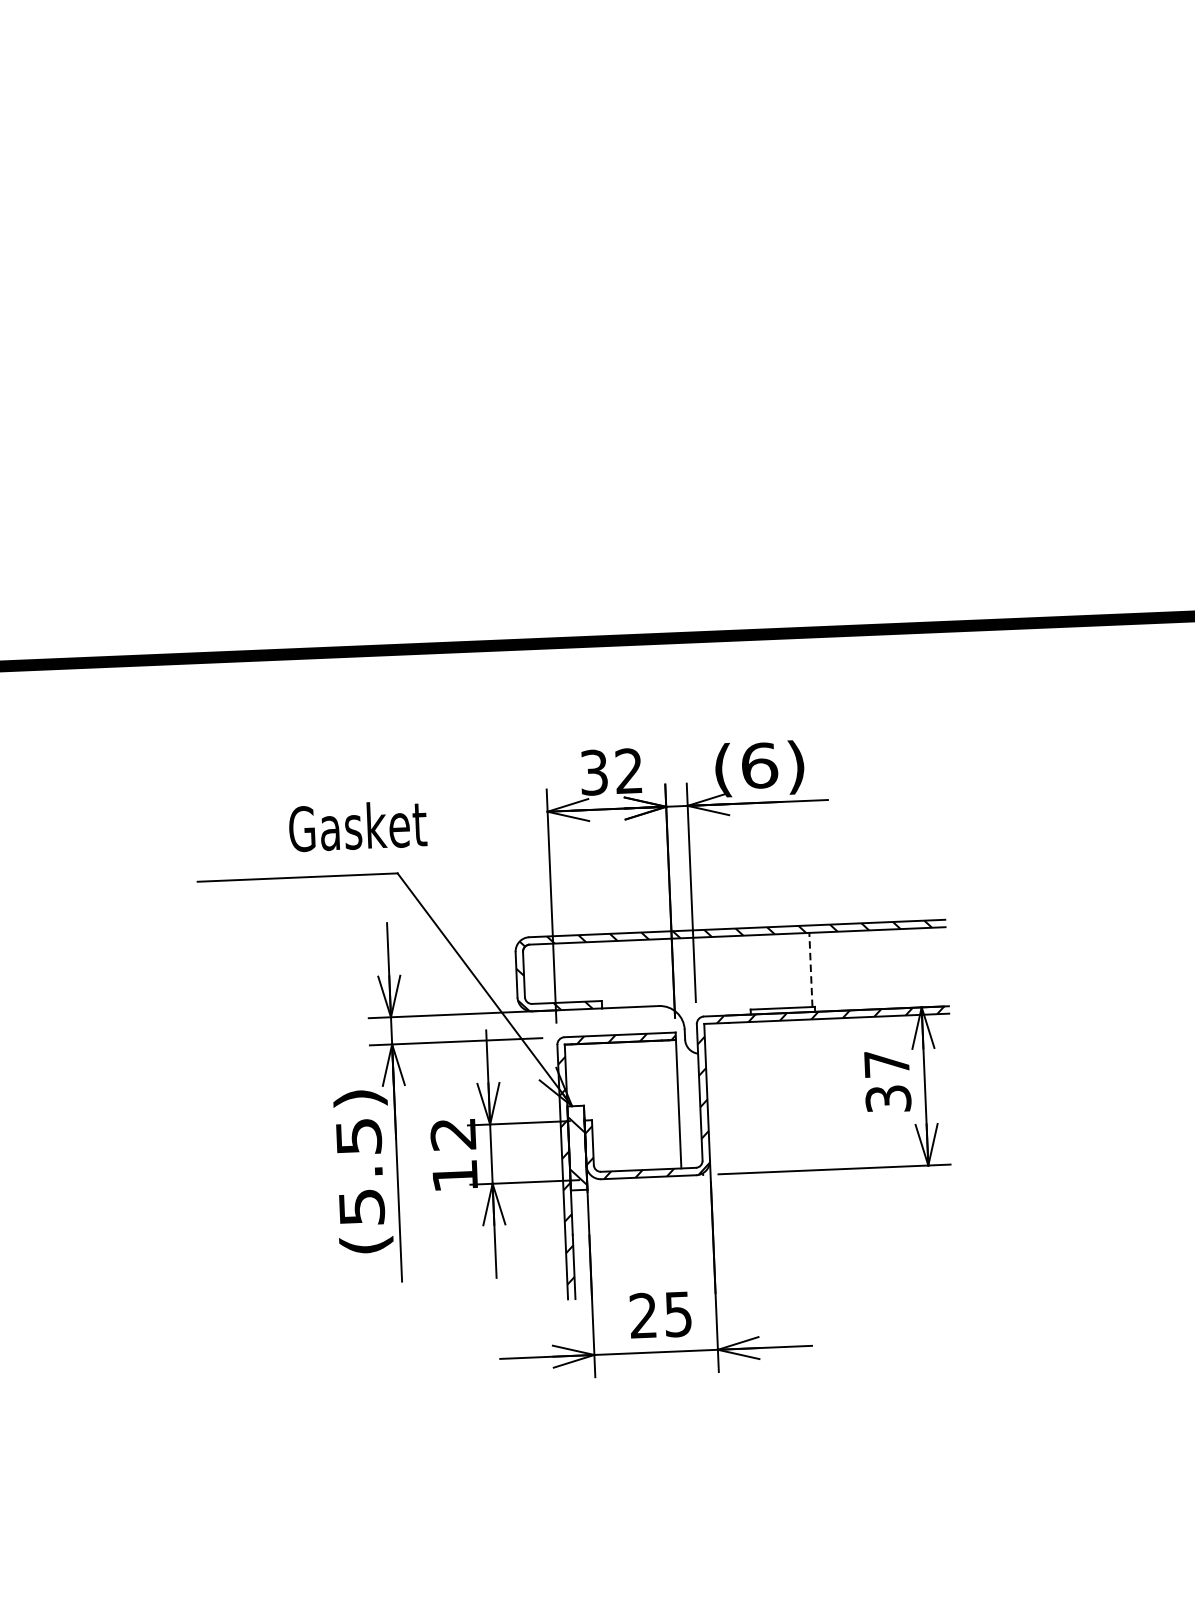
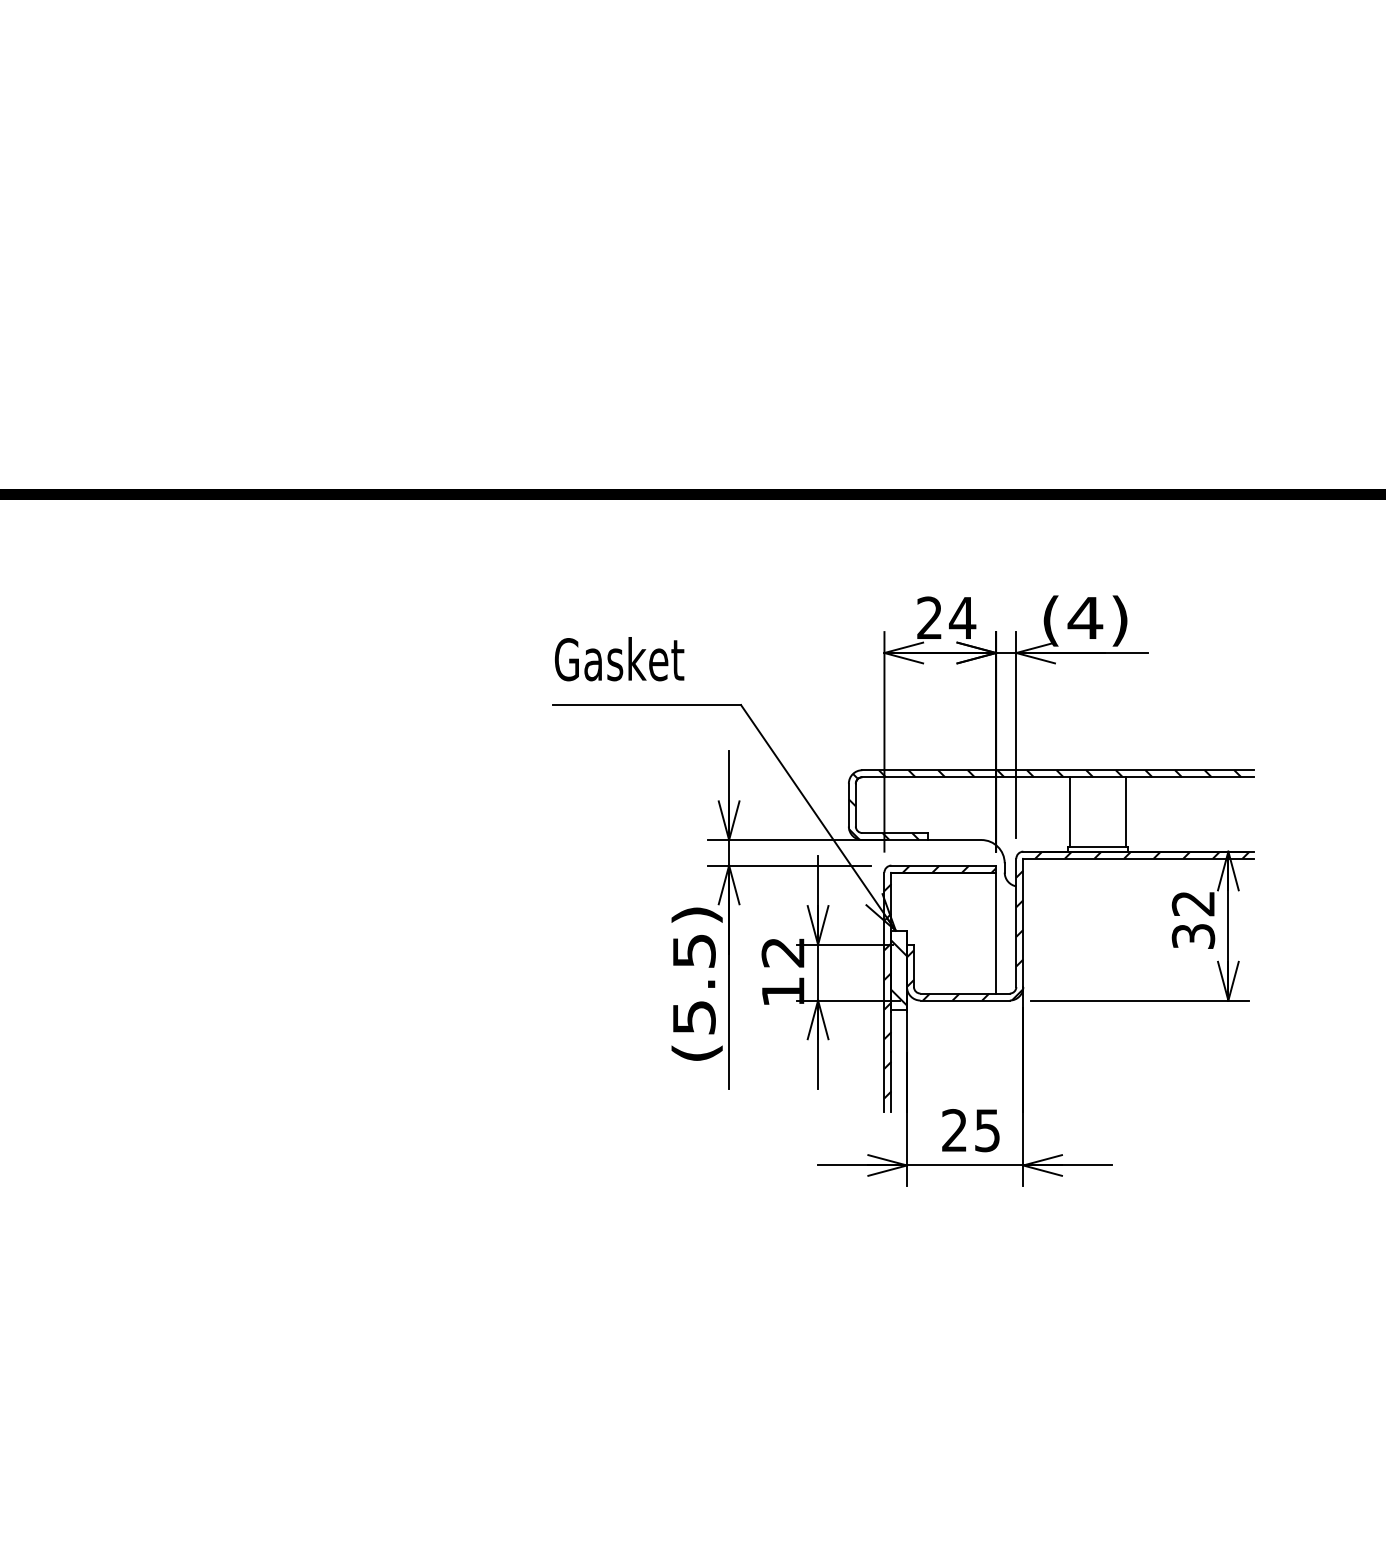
text: (759, 765) -> (1085, 617), (6) -> (4)
text: (611, 771) -> (946, 617), 32 -> 24
text: (357, 826) -> (619, 659), moved
line: (810, 970) -> (1125, 812), dashed -> solid
line: (751, 972) -> (1069, 812), added
text: (885, 1064) -> (1192, 903), 37 -> 32

